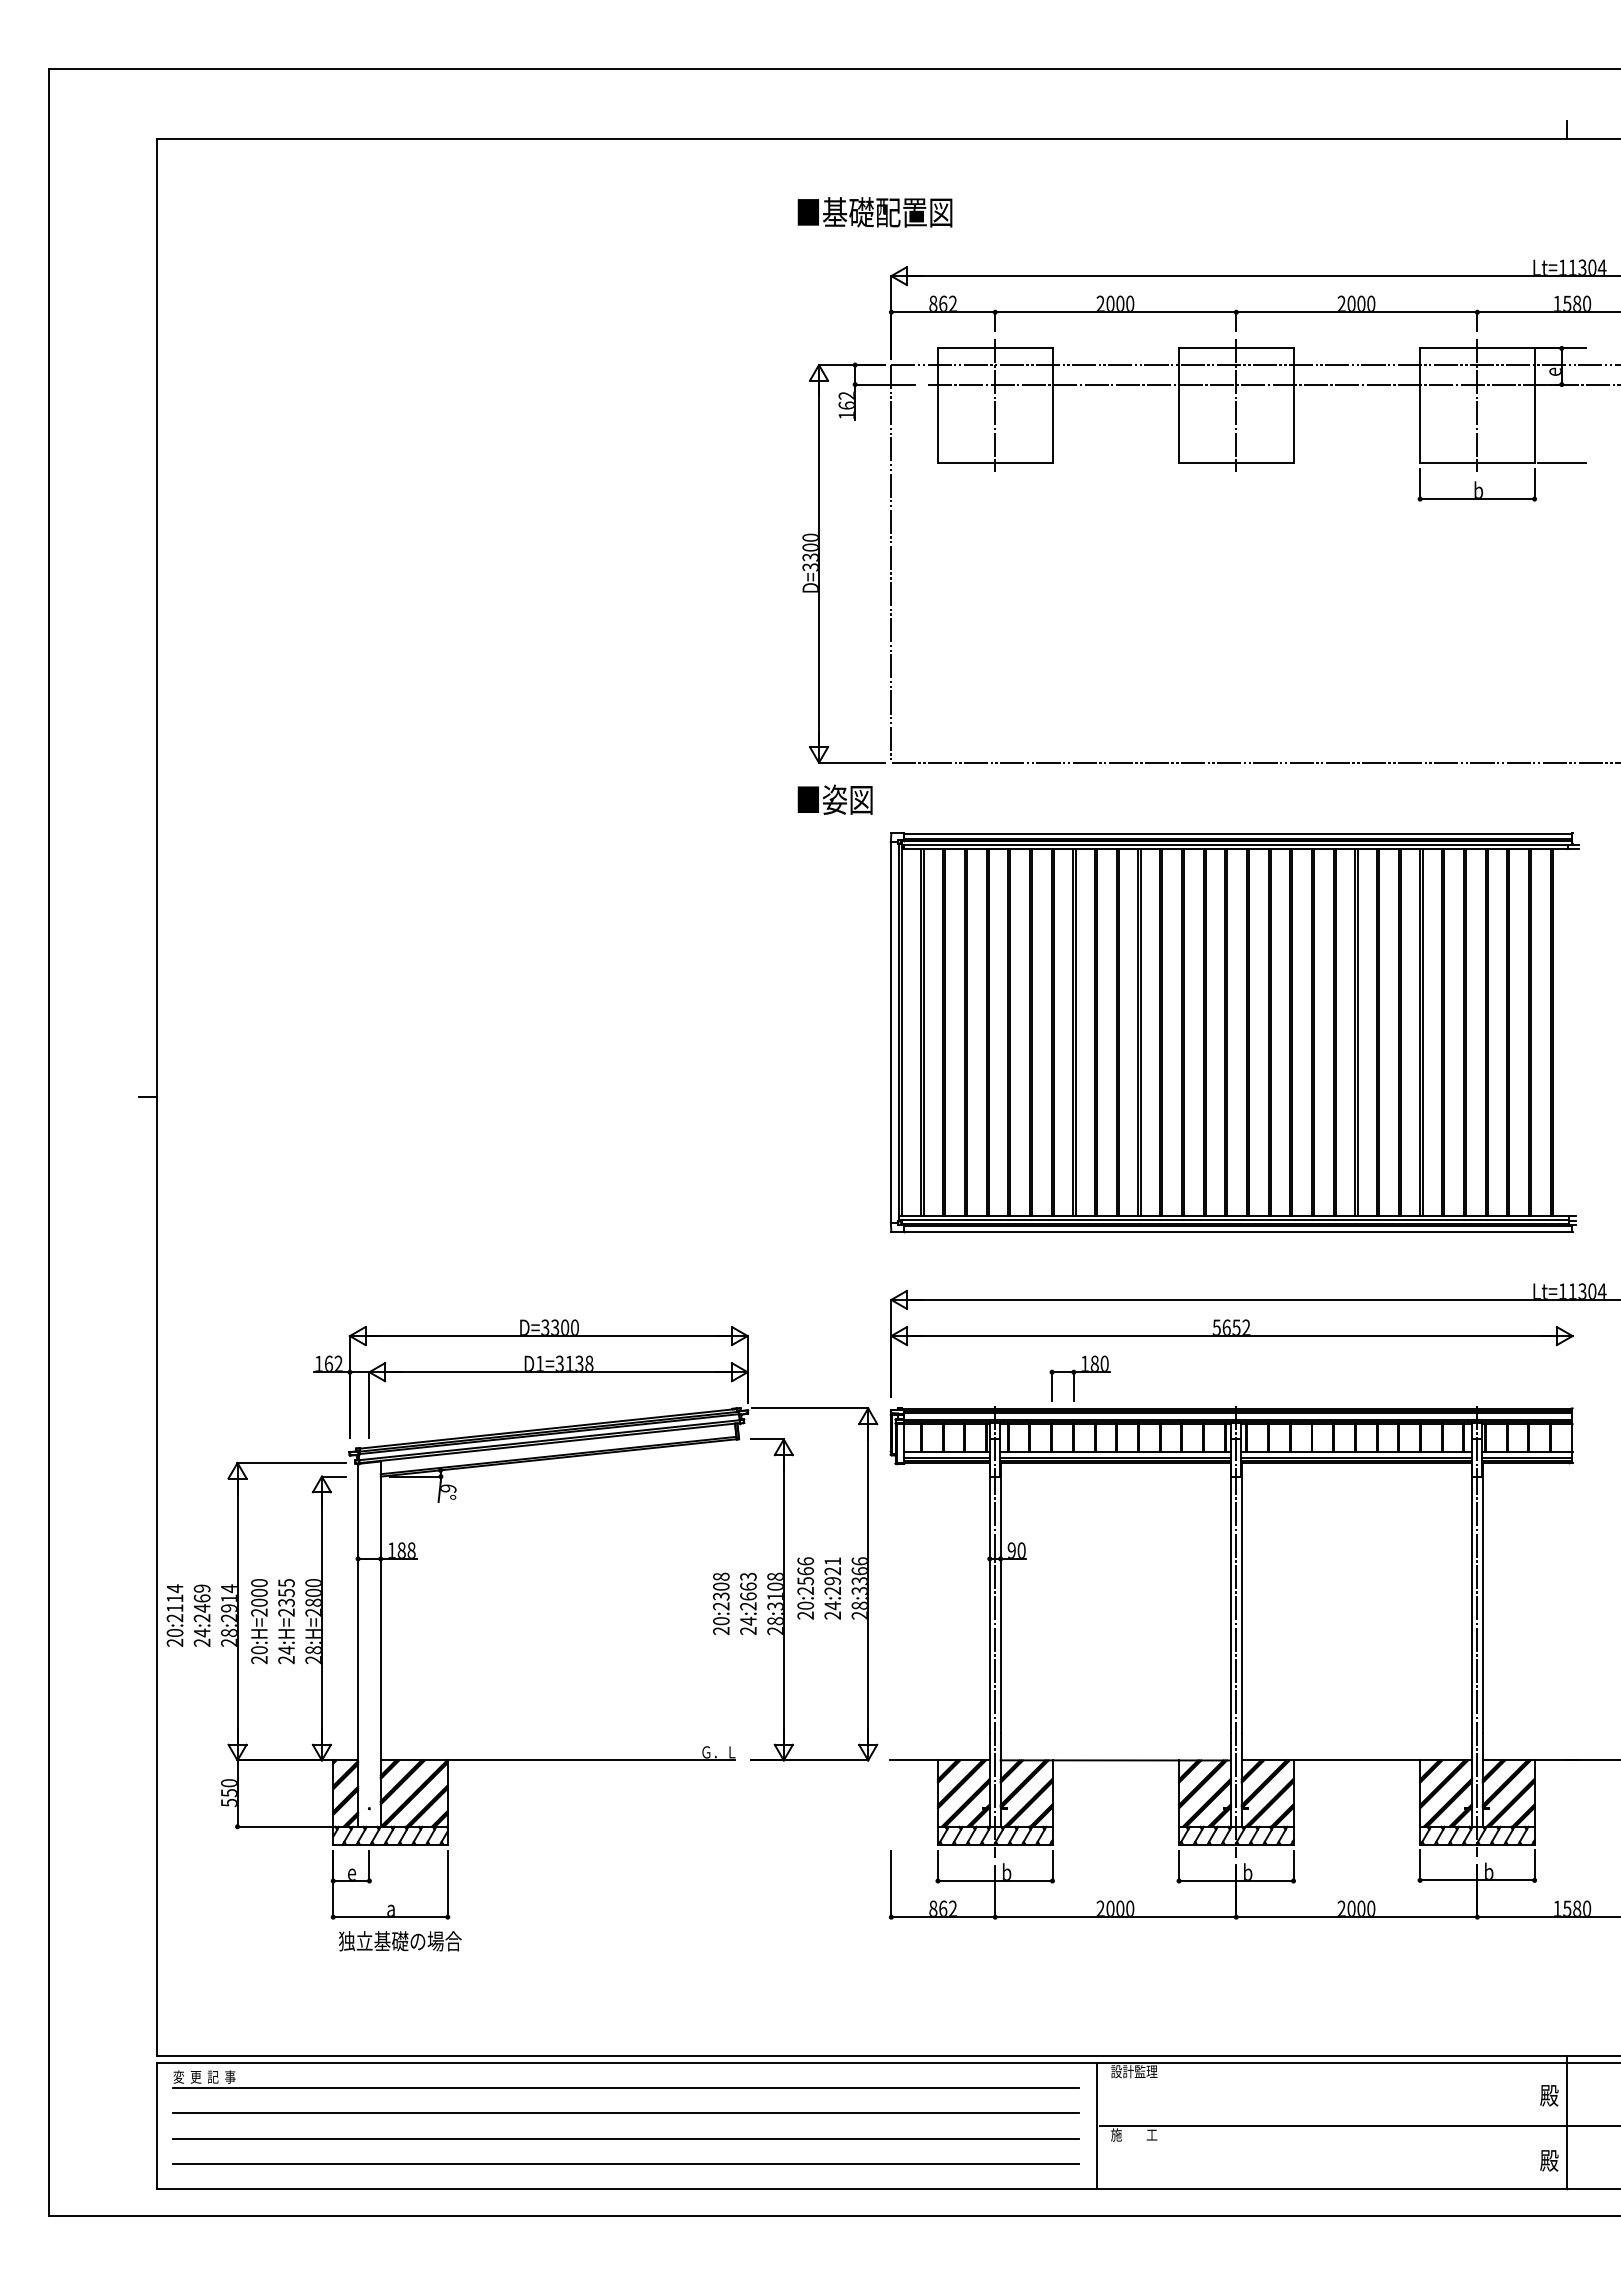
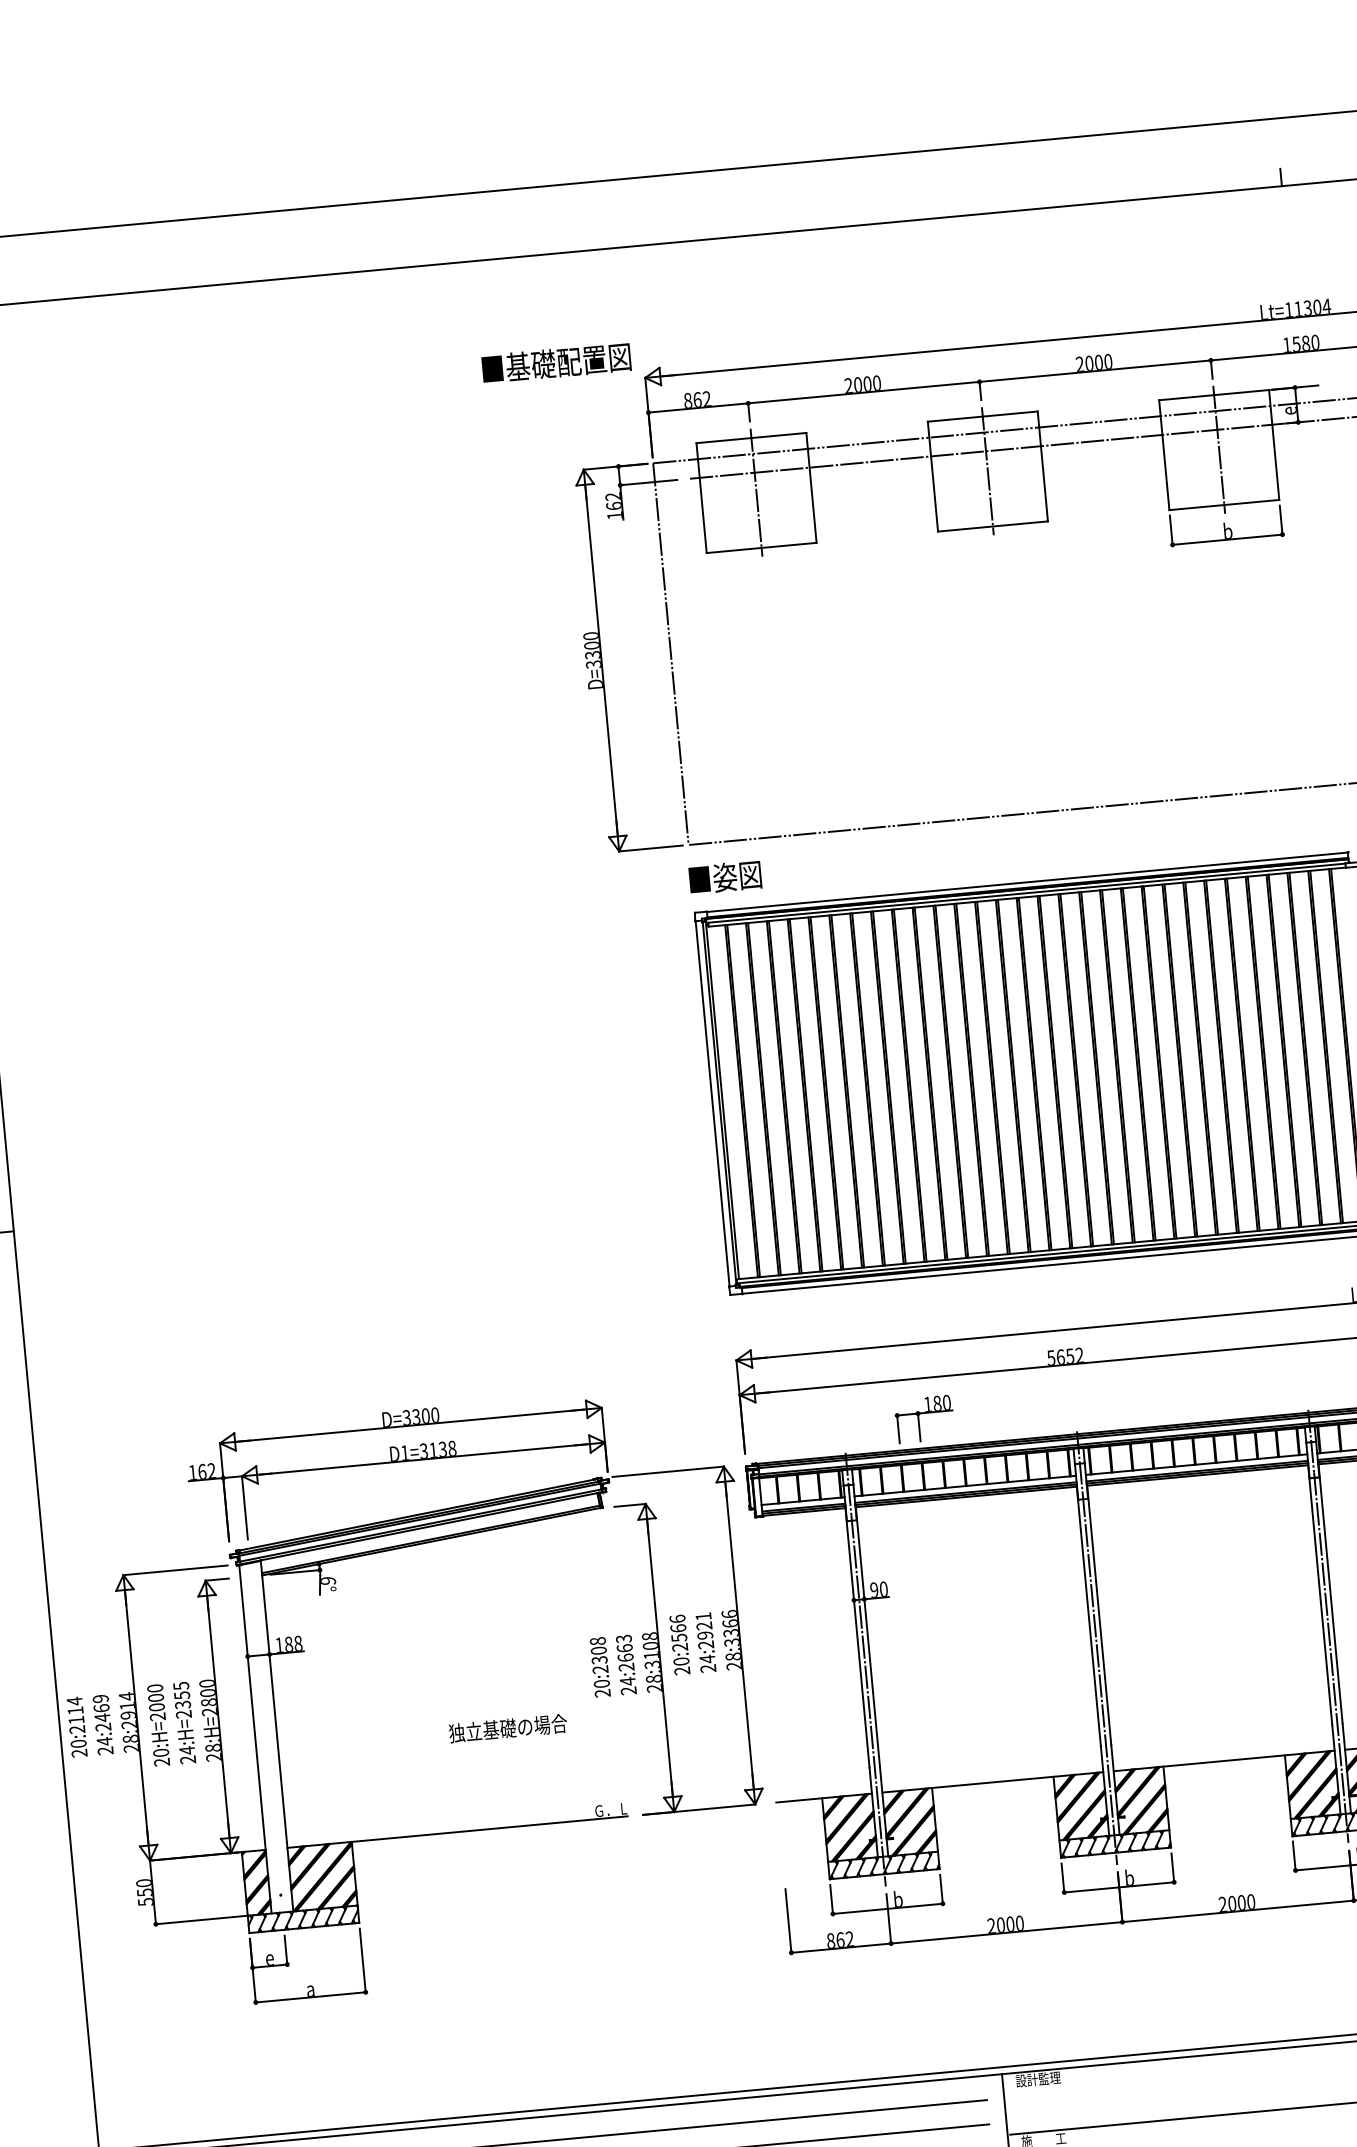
text: (874, 212) -> (556, 363), moved
line: (1561, 462) -> (1305, 497), removed
text: (834, 799) -> (724, 877), moved
text: (400, 1941) -> (508, 1728), moved

